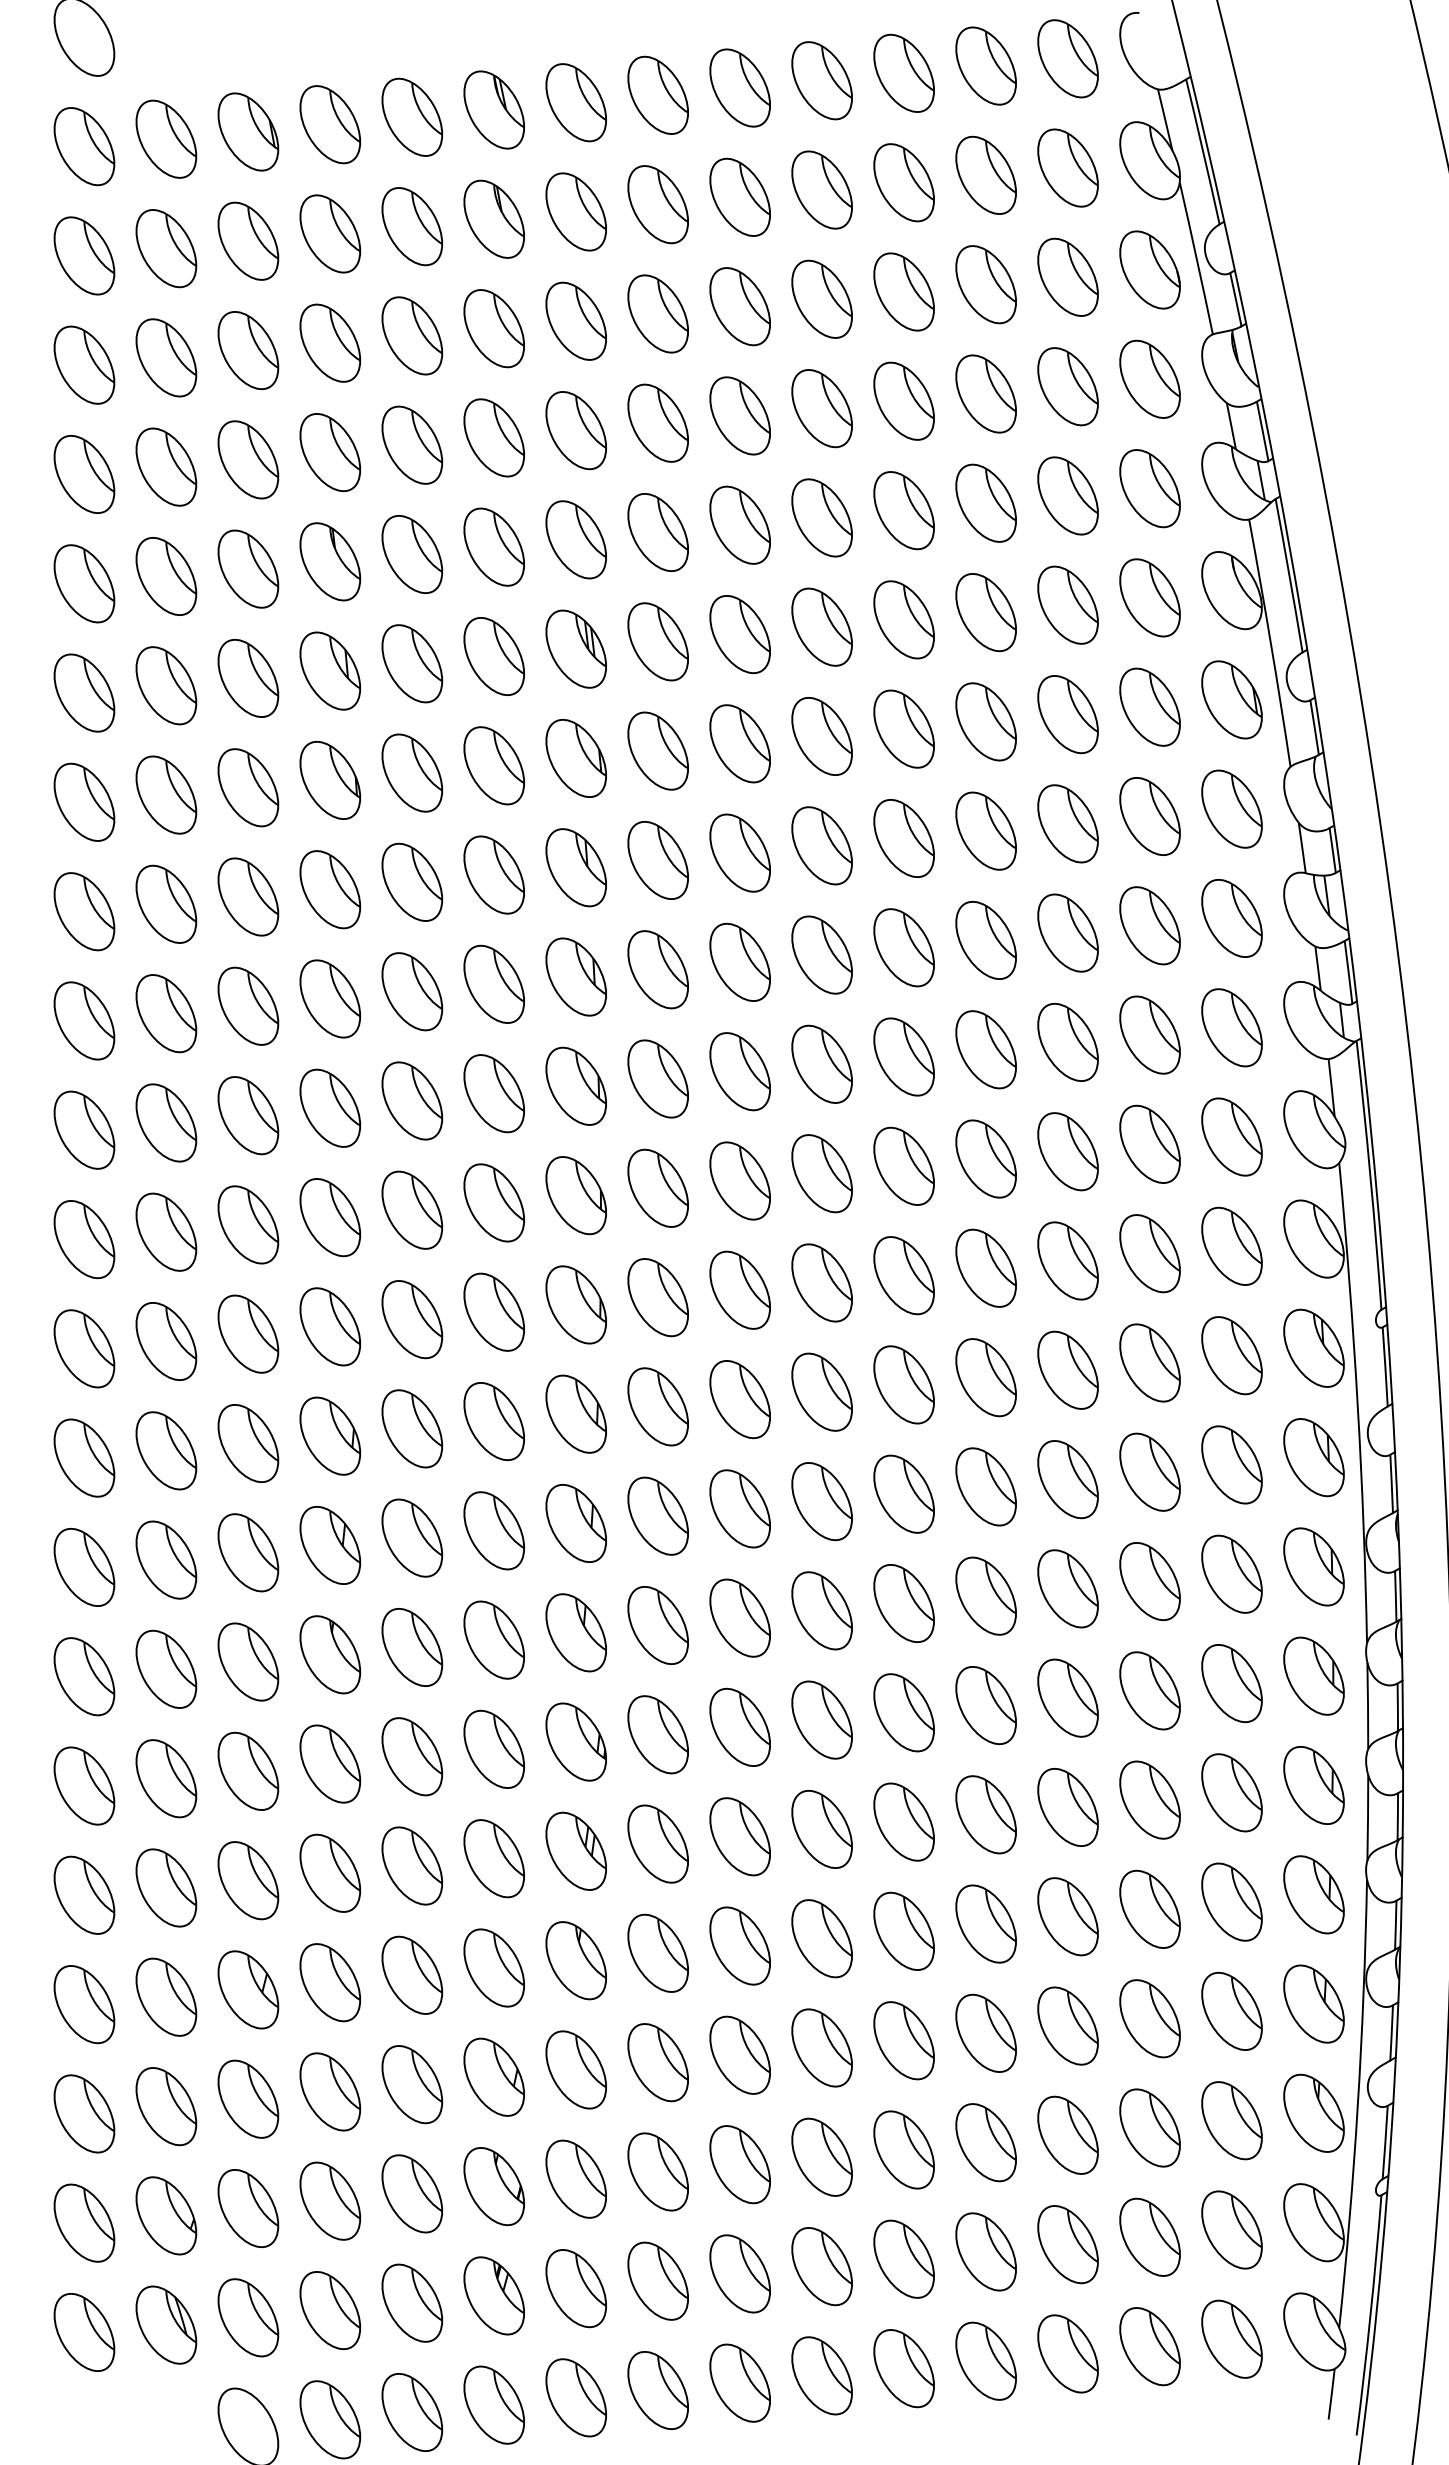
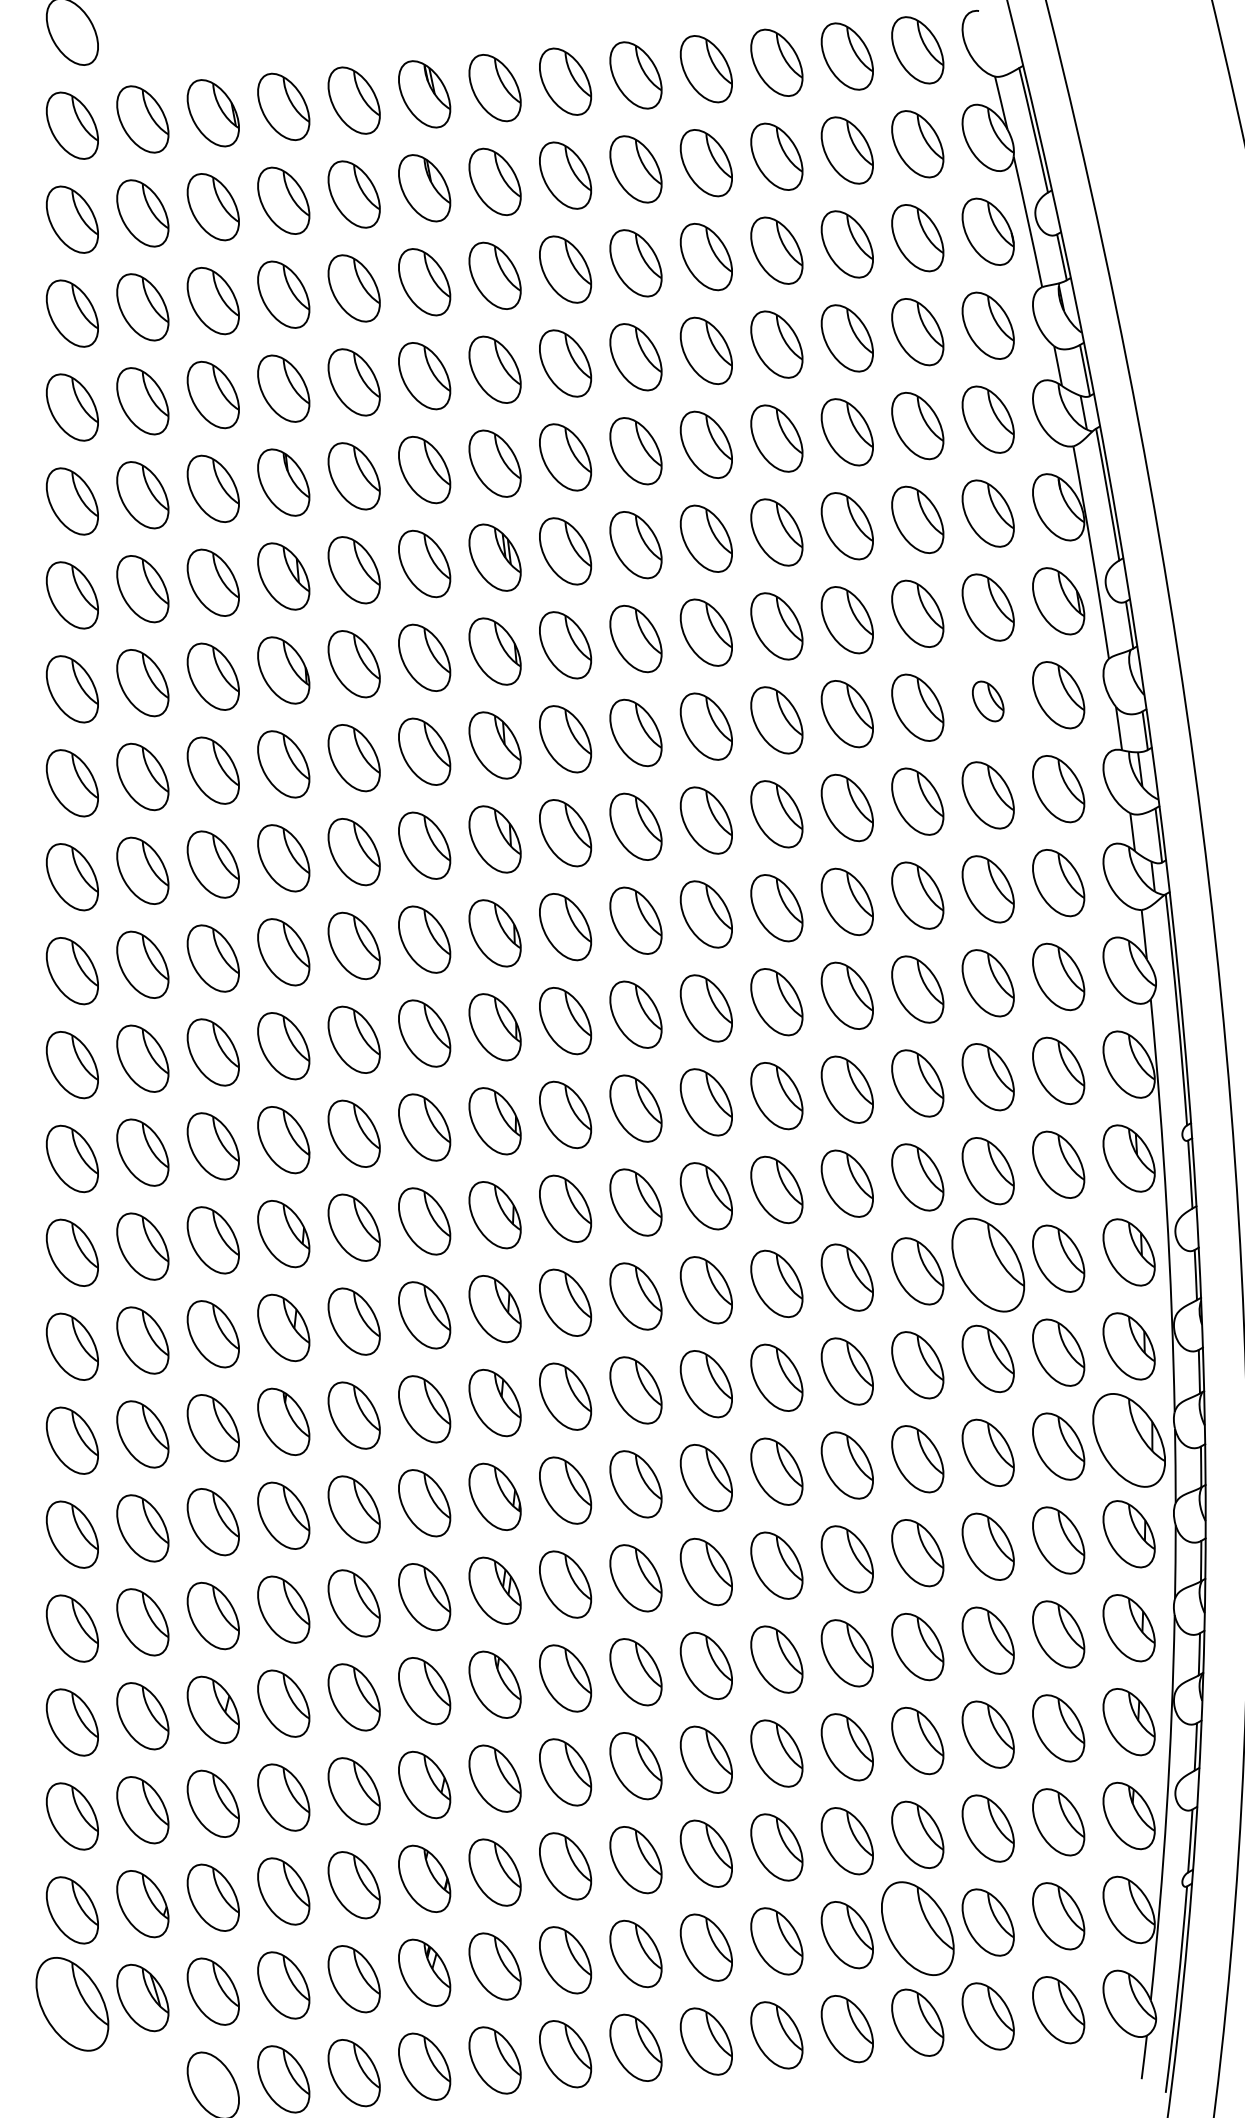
part: (1149, 816) -> (987, 701), size x0.6
part: (1149, 1471) -> (987, 1264), size x1.4
part: (1313, 1675) -> (1128, 1439), size x1.4
part: (1067, 2244) -> (917, 1928), size x1.4
part: (84, 2332) -> (72, 2004), size x1.4

